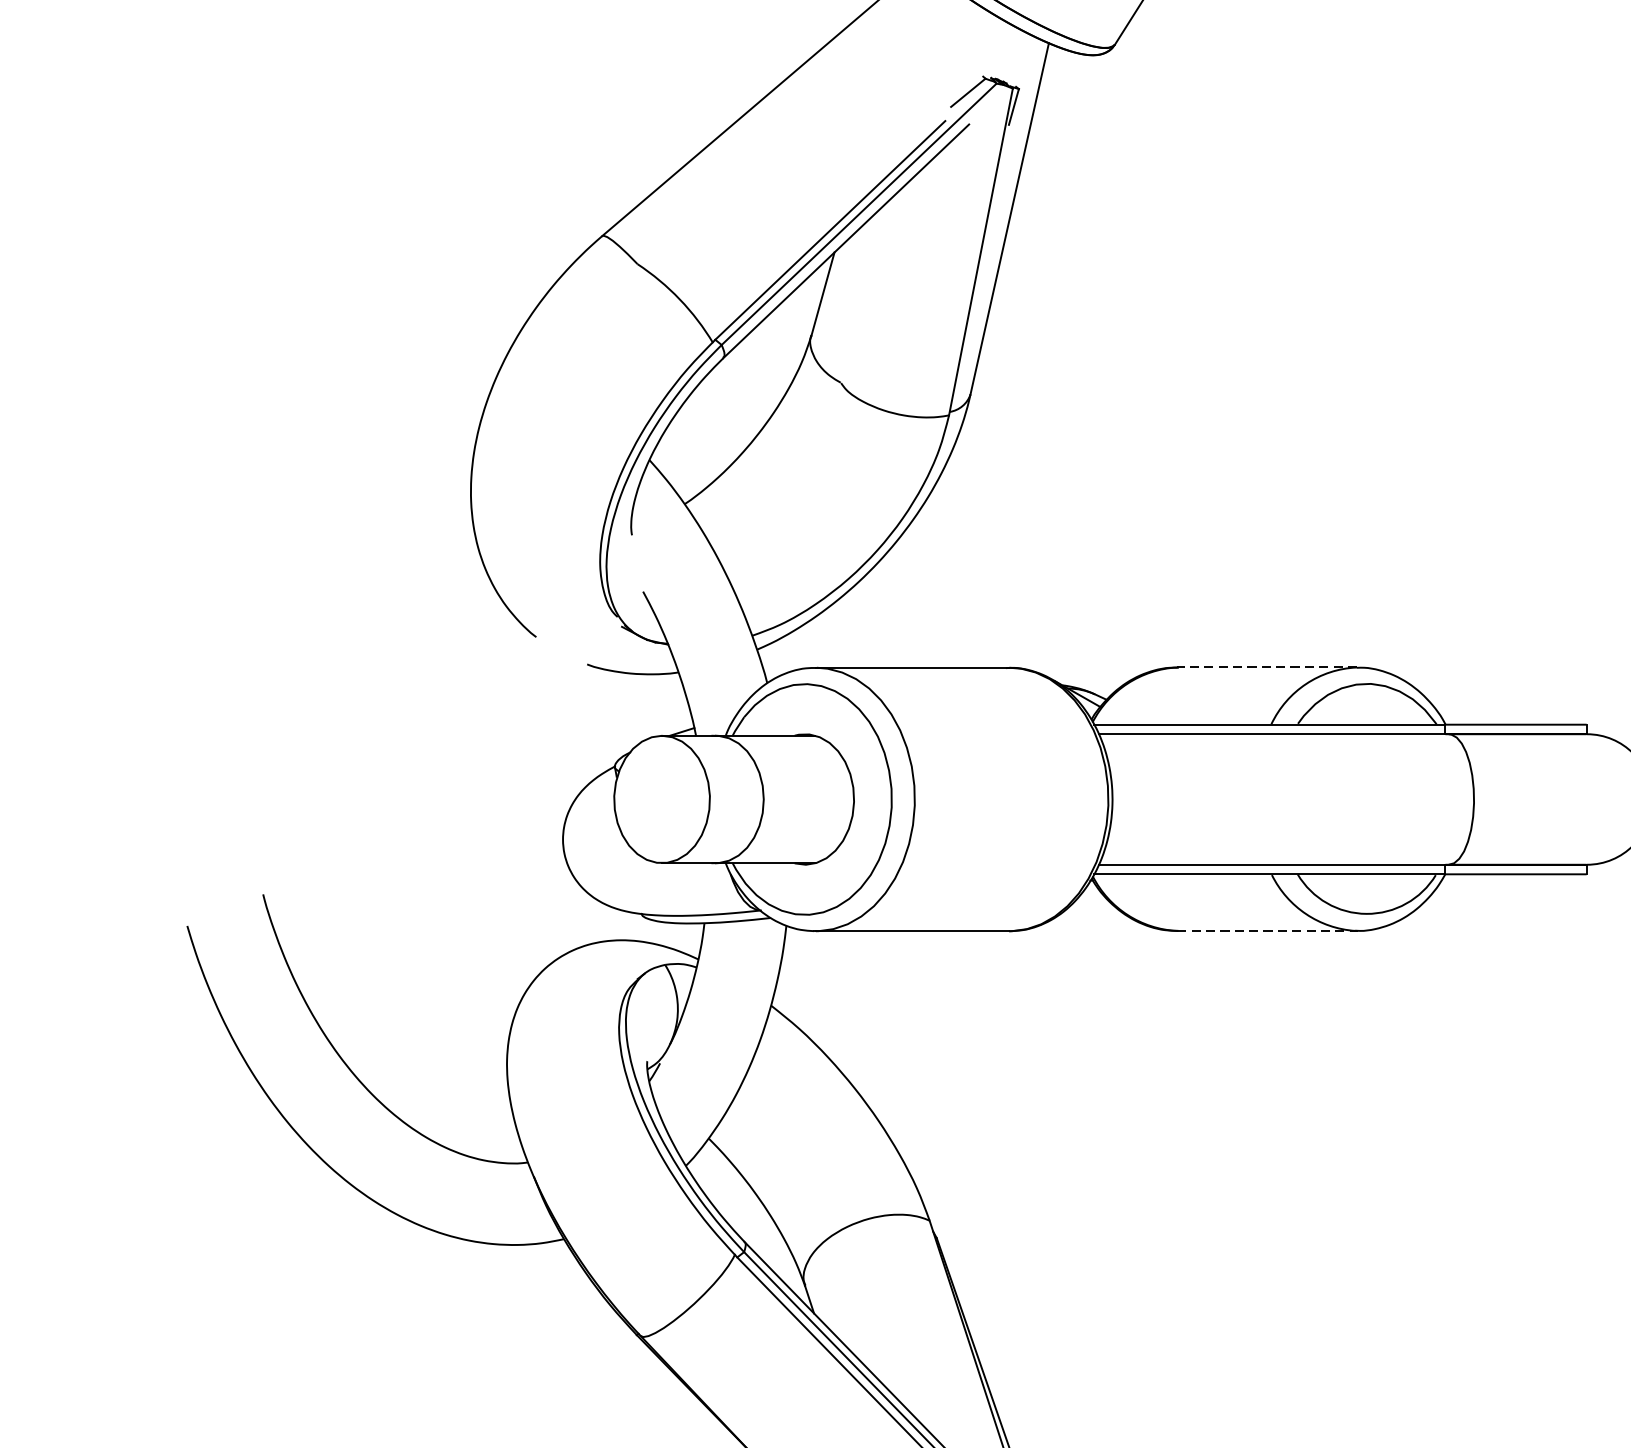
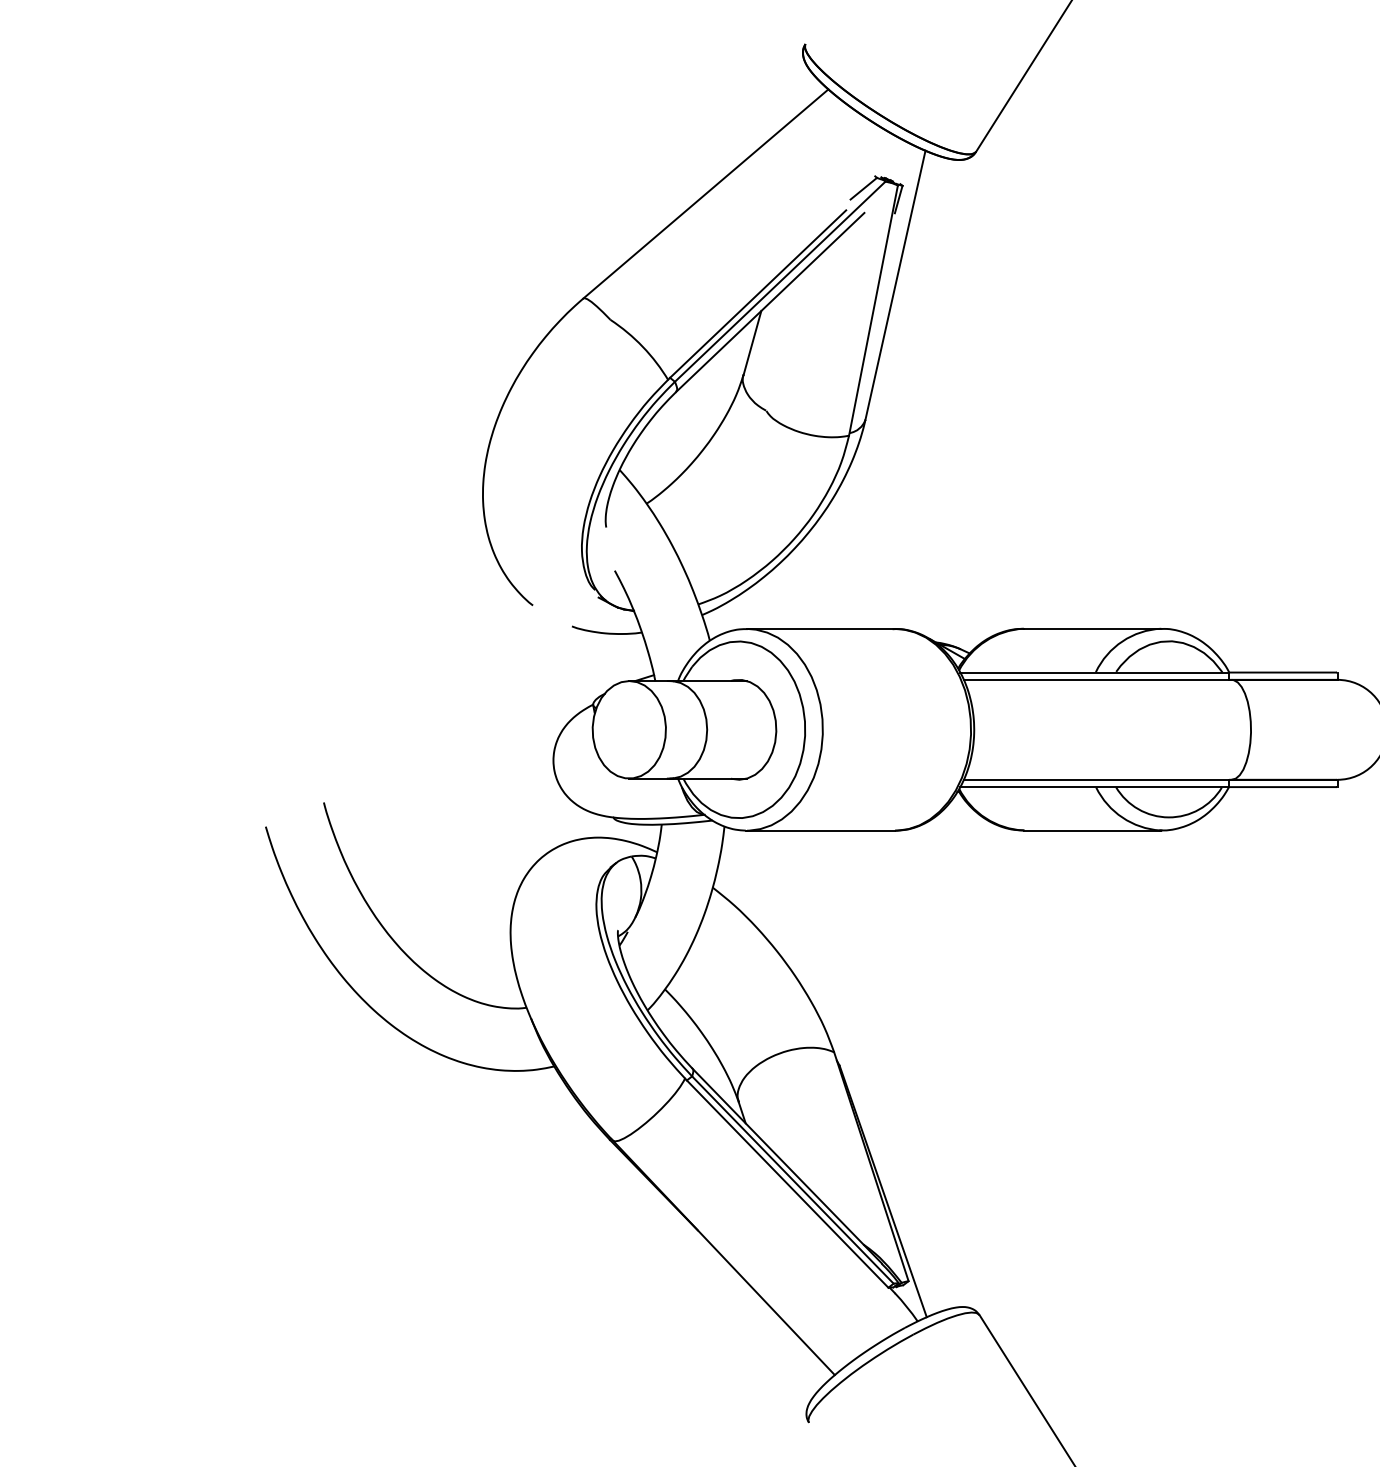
line: (1266, 667) -> (1092, 628), dashed -> solid
line: (1266, 930) -> (1092, 830), dashed -> solid

